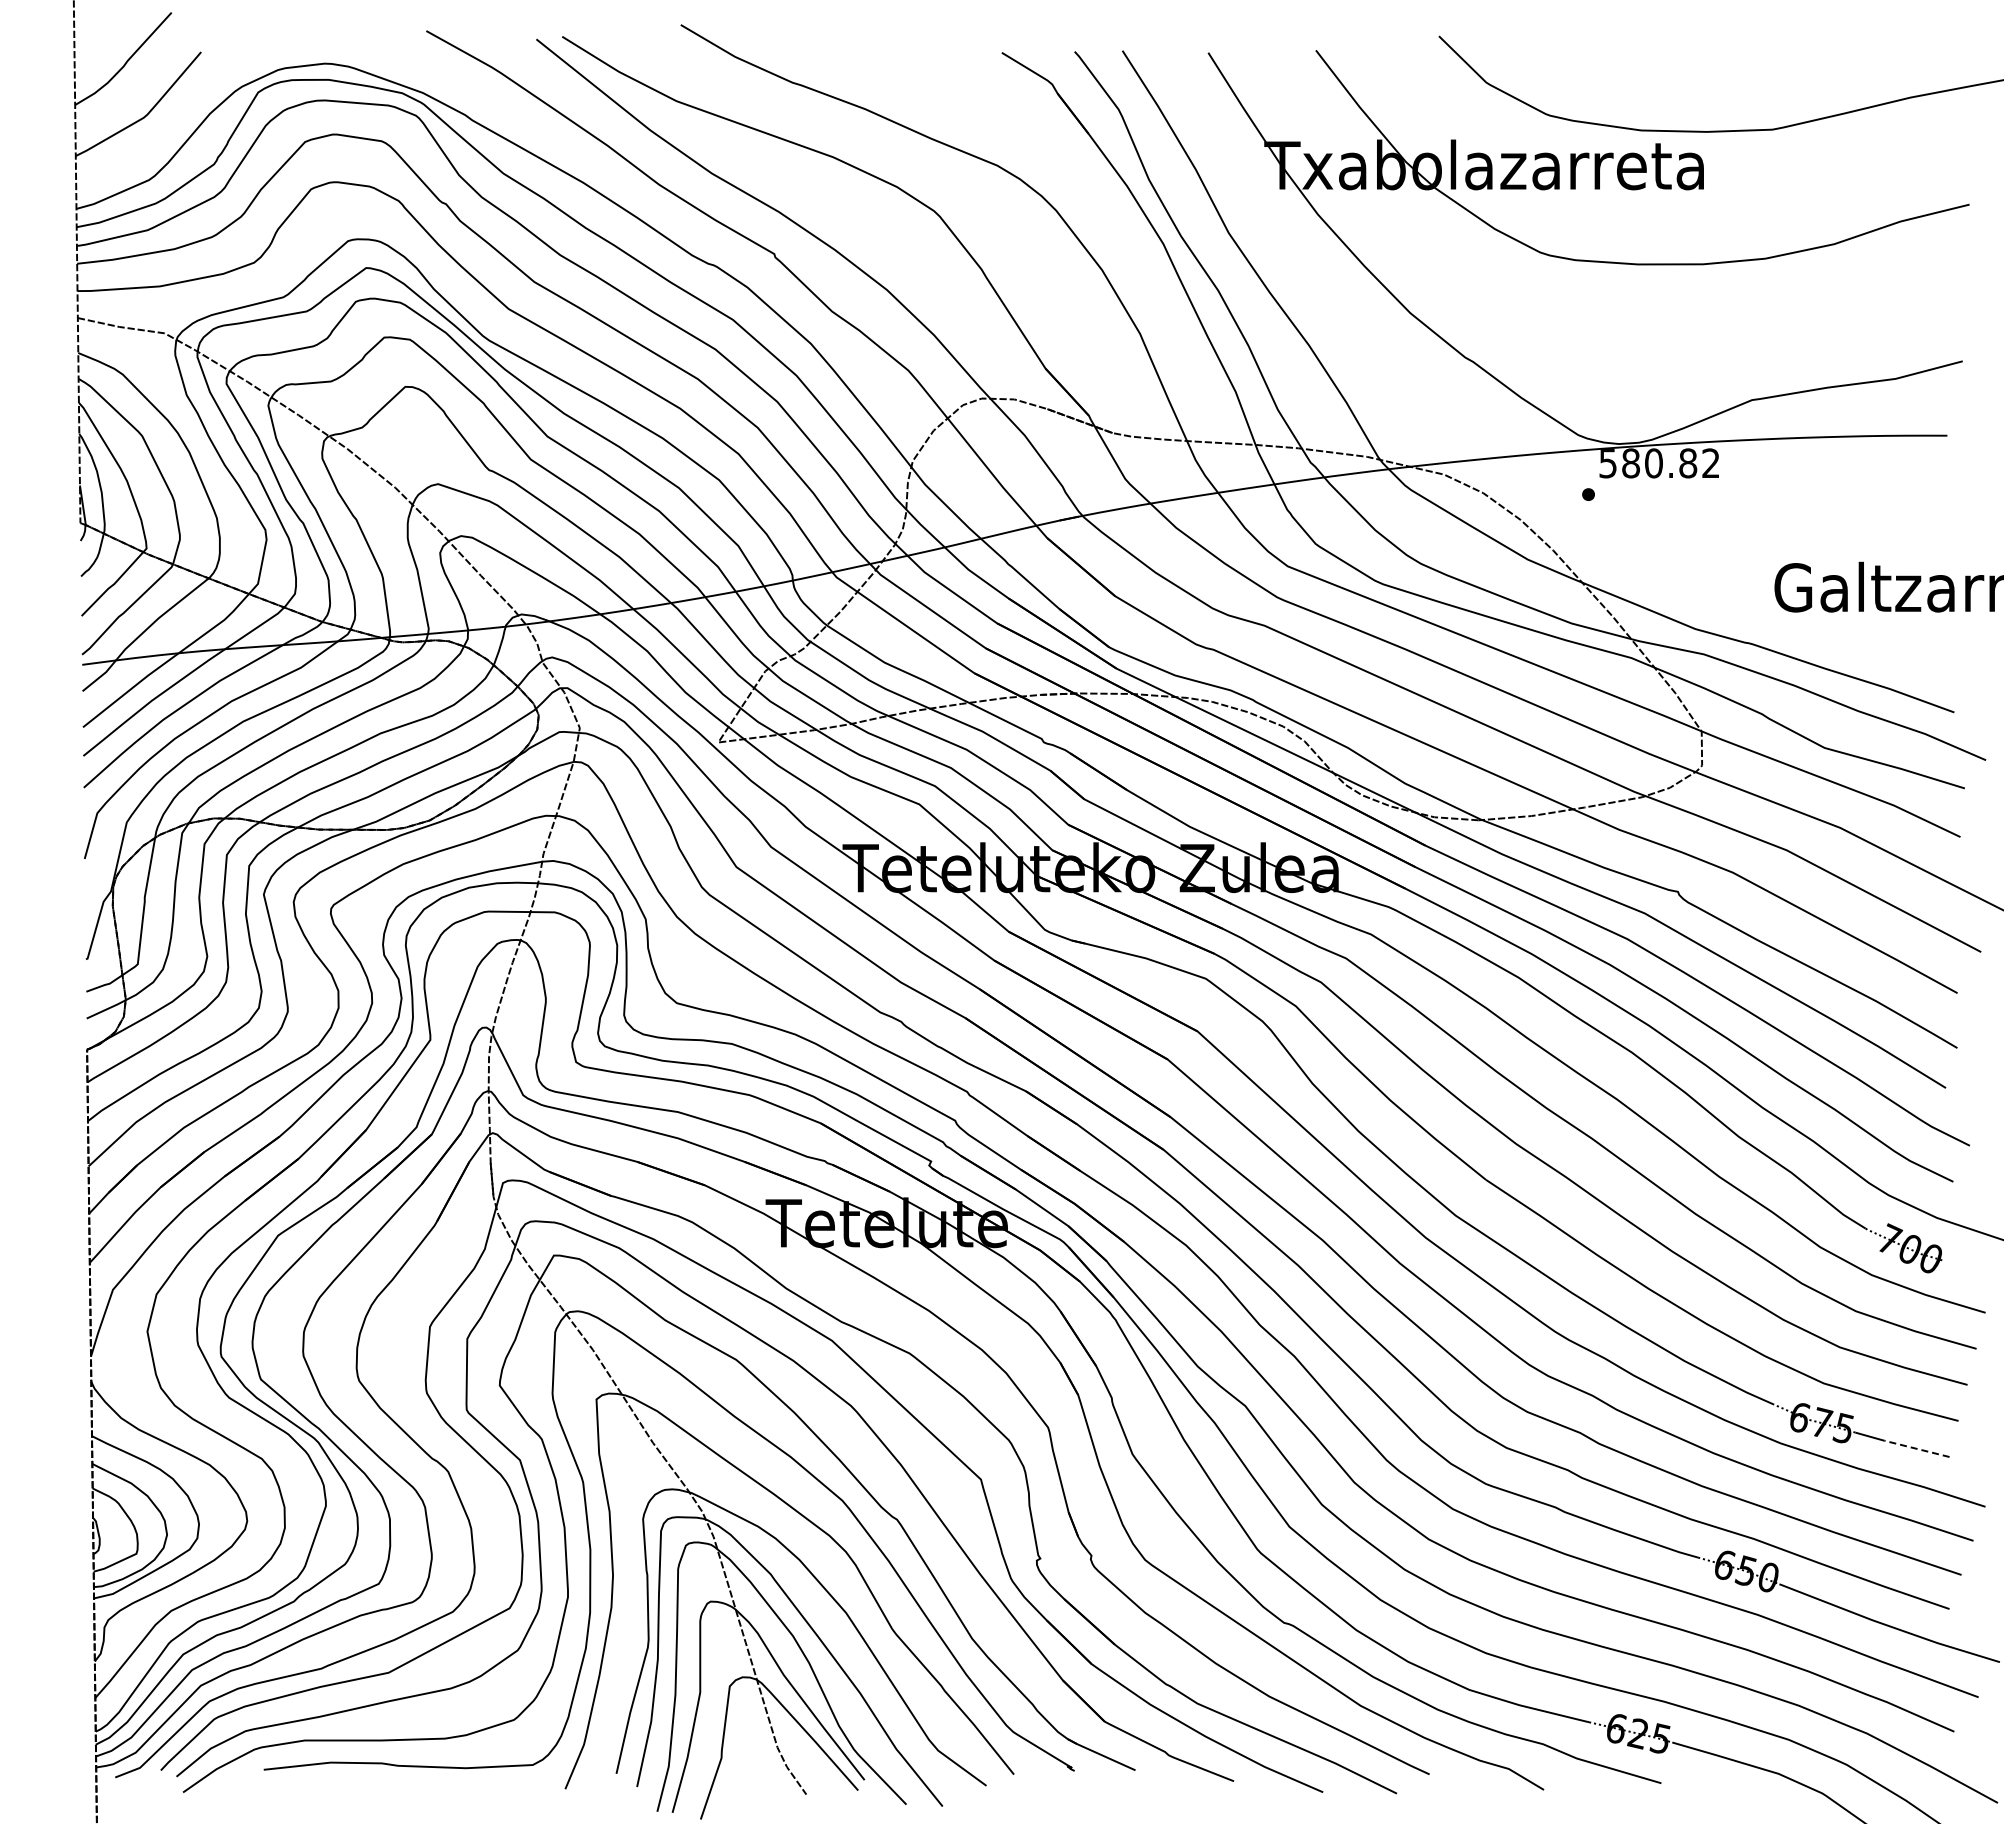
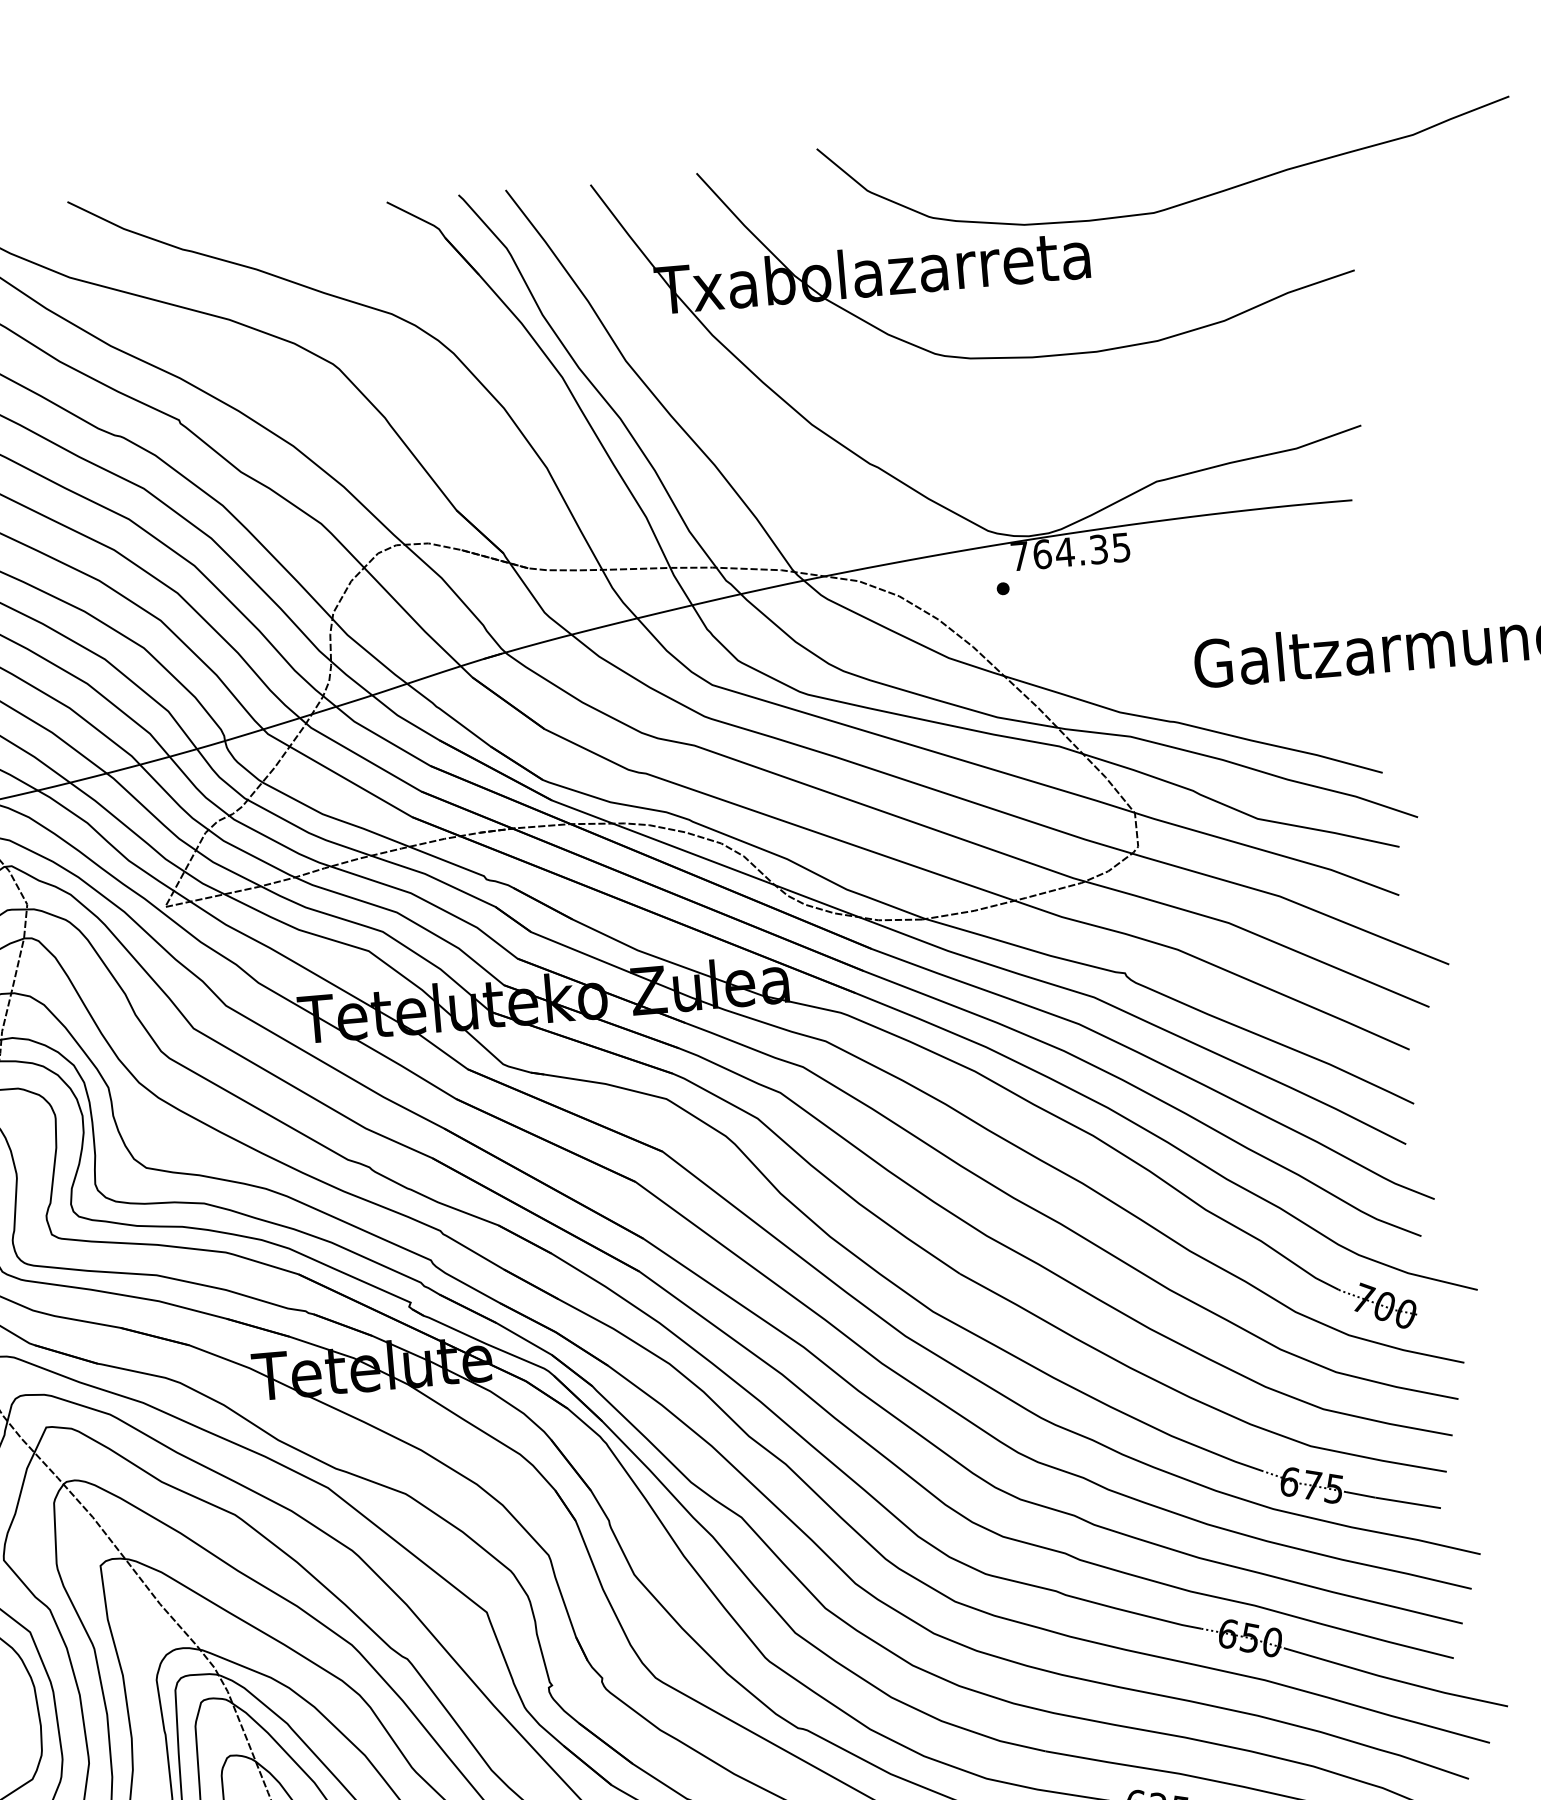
text: (1659, 463) -> (1070, 552), 580.82 -> 764.35
line: (1916, 1448) -> (1407, 1502), dashed -> solid

